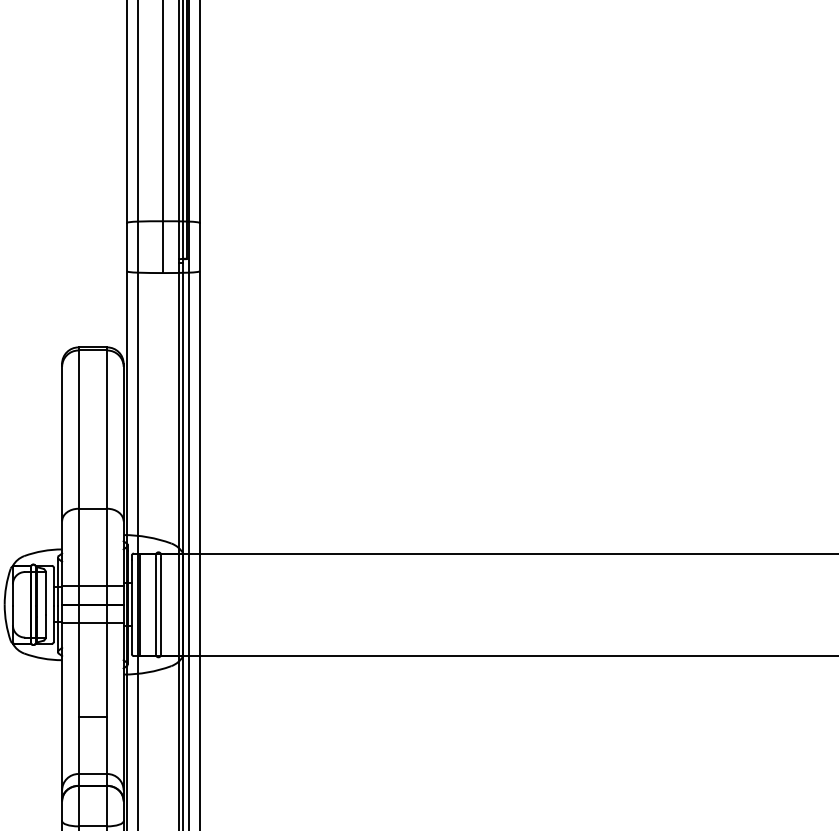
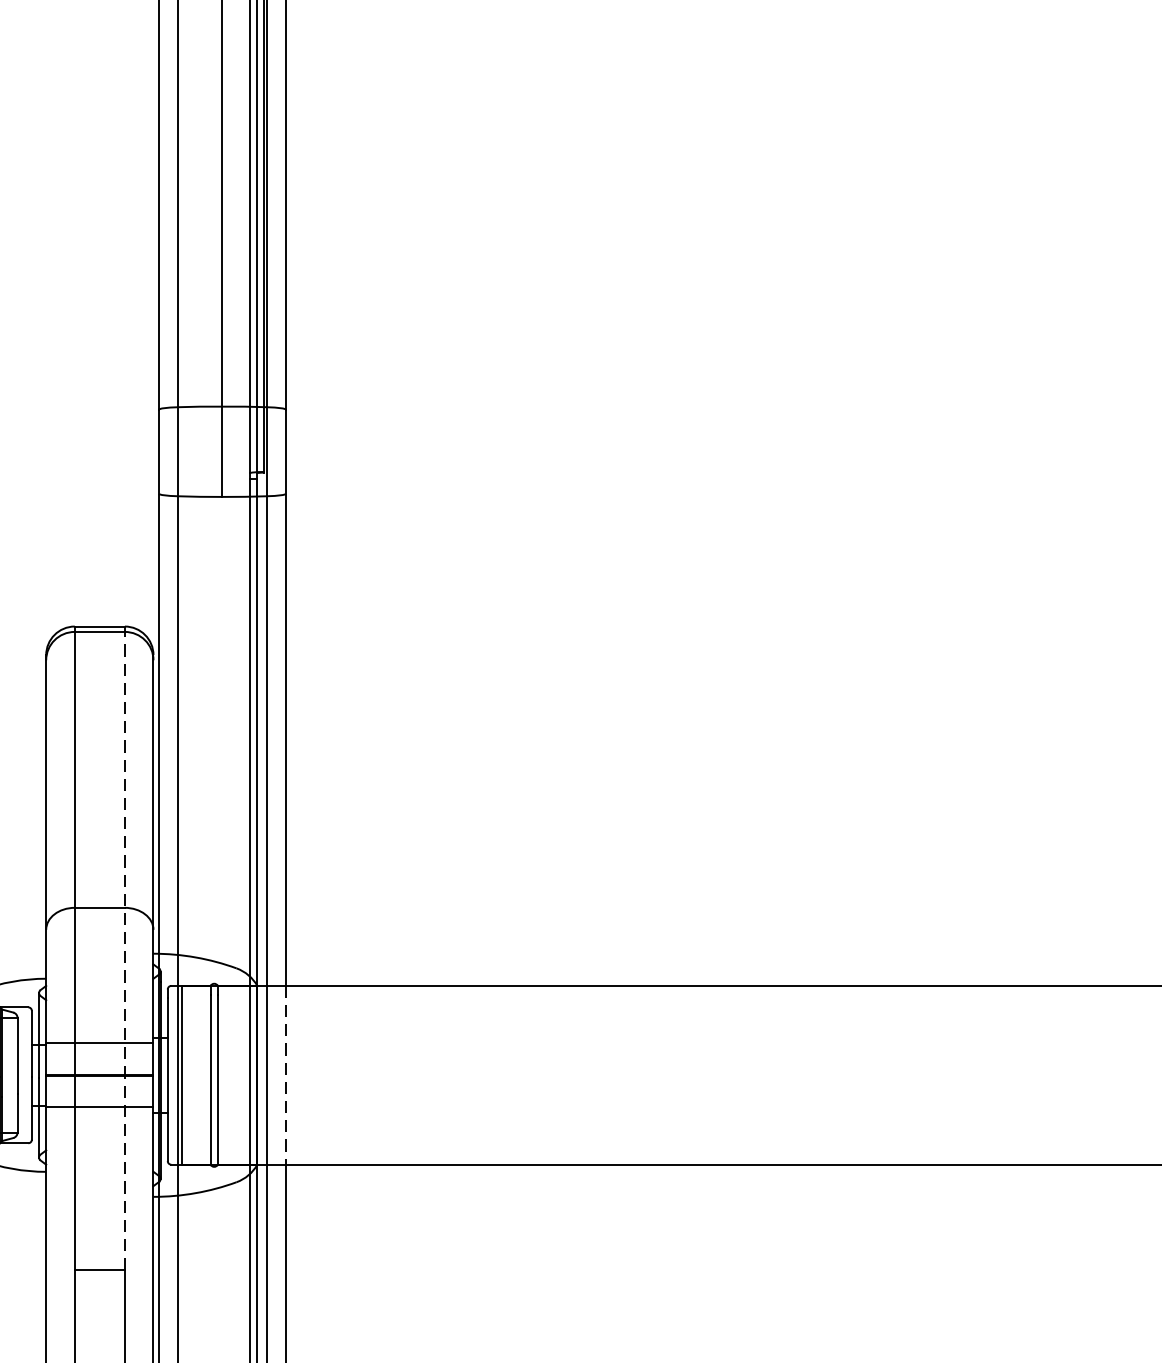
line: (107, 532) -> (125, 949), solid -> dashed
line: (199, 605) -> (285, 1076), solid -> dashed

